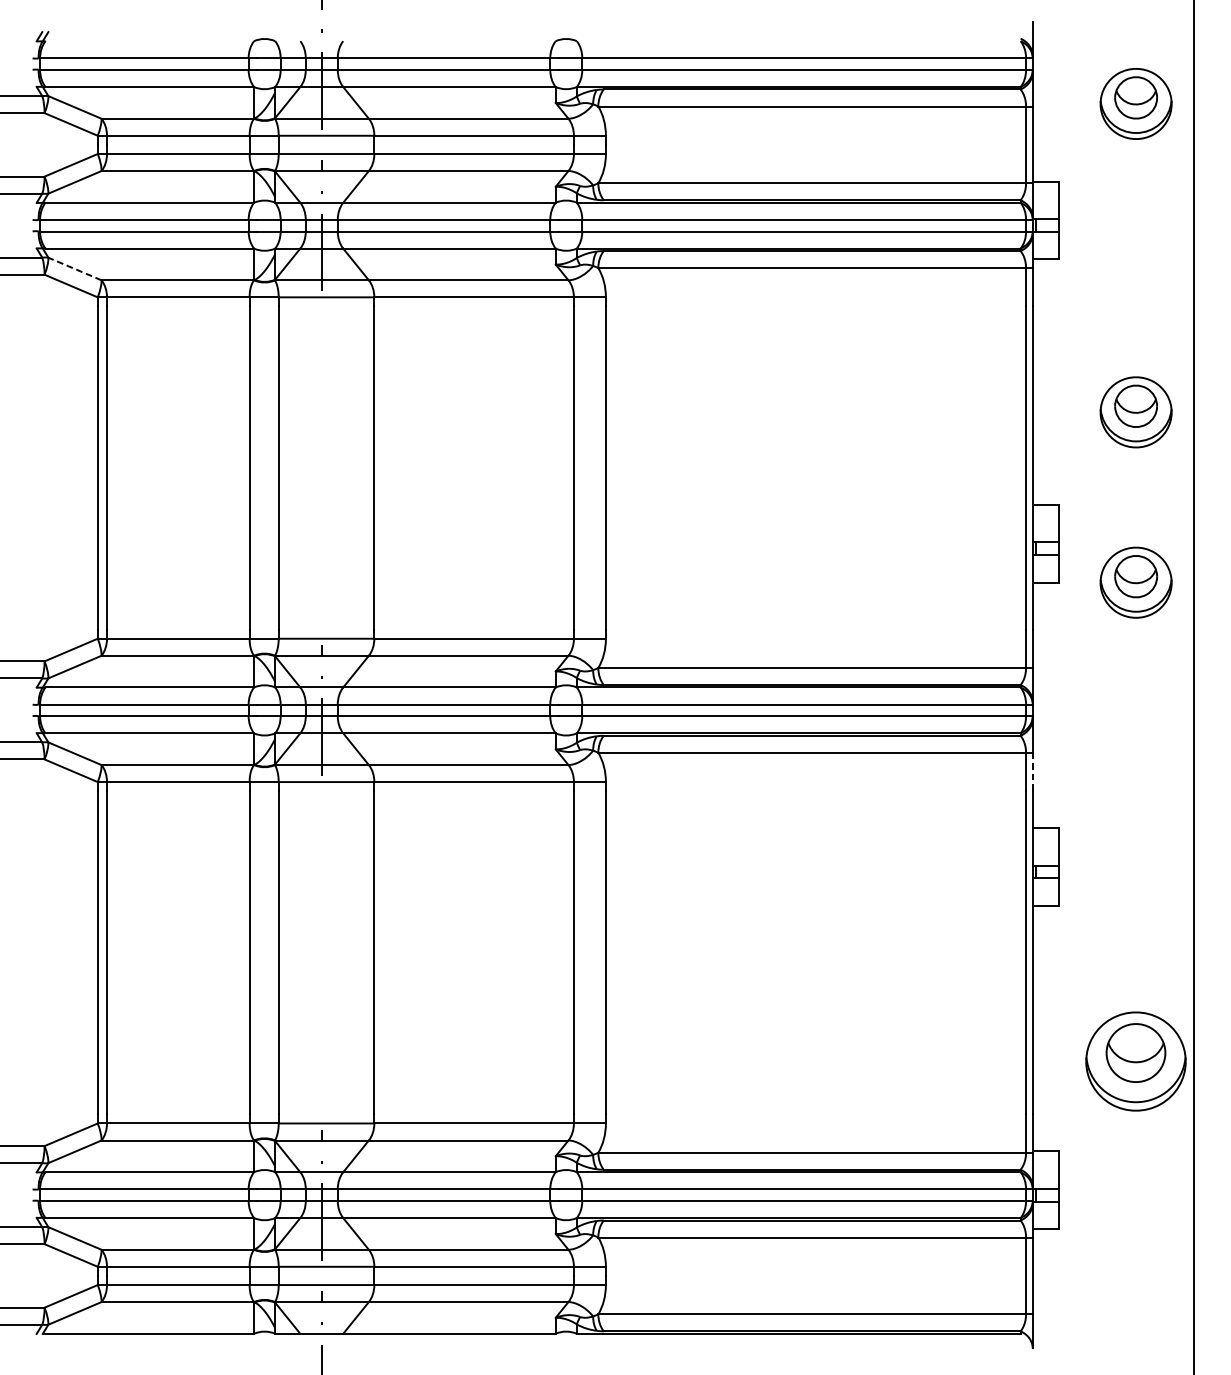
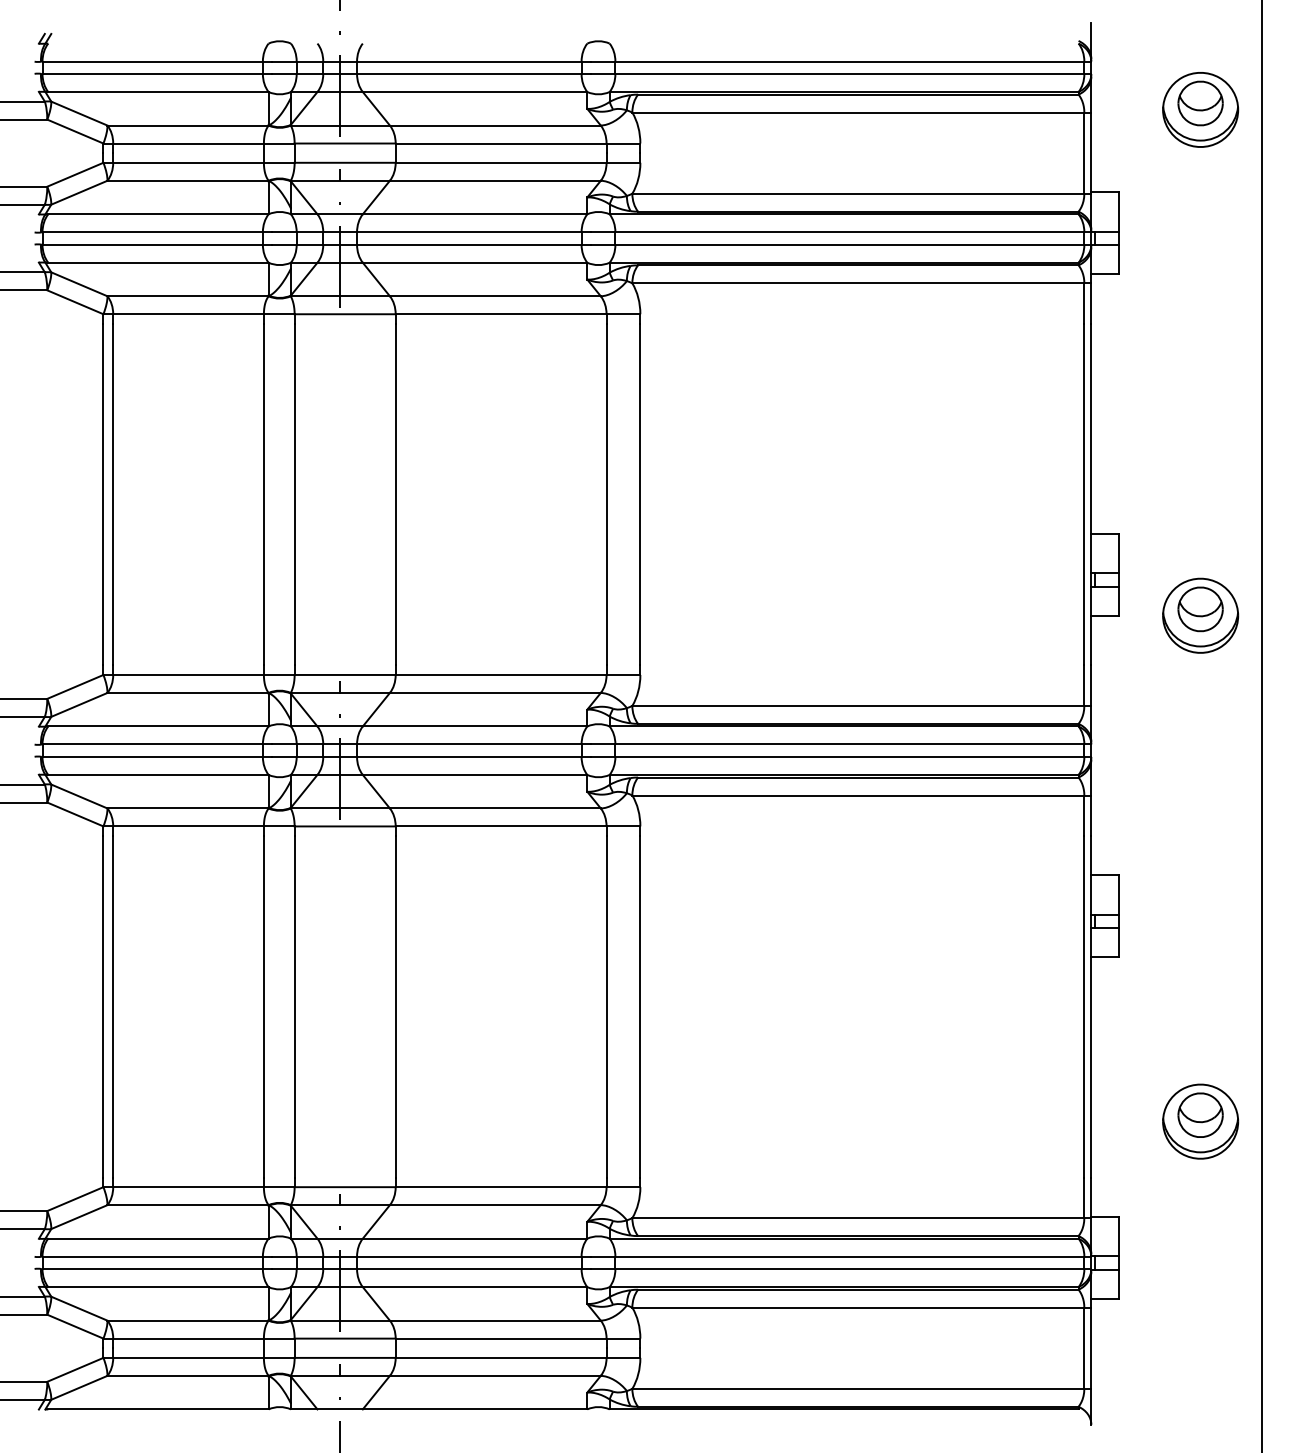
line: (75, 269) -> (79, 284), dashed -> solid
part: (1136, 412) -> (1200, 435), removed
line: (1032, 772) -> (1091, 816), dashed -> solid
part: (1136, 1061) -> (1200, 1121), size x0.71

